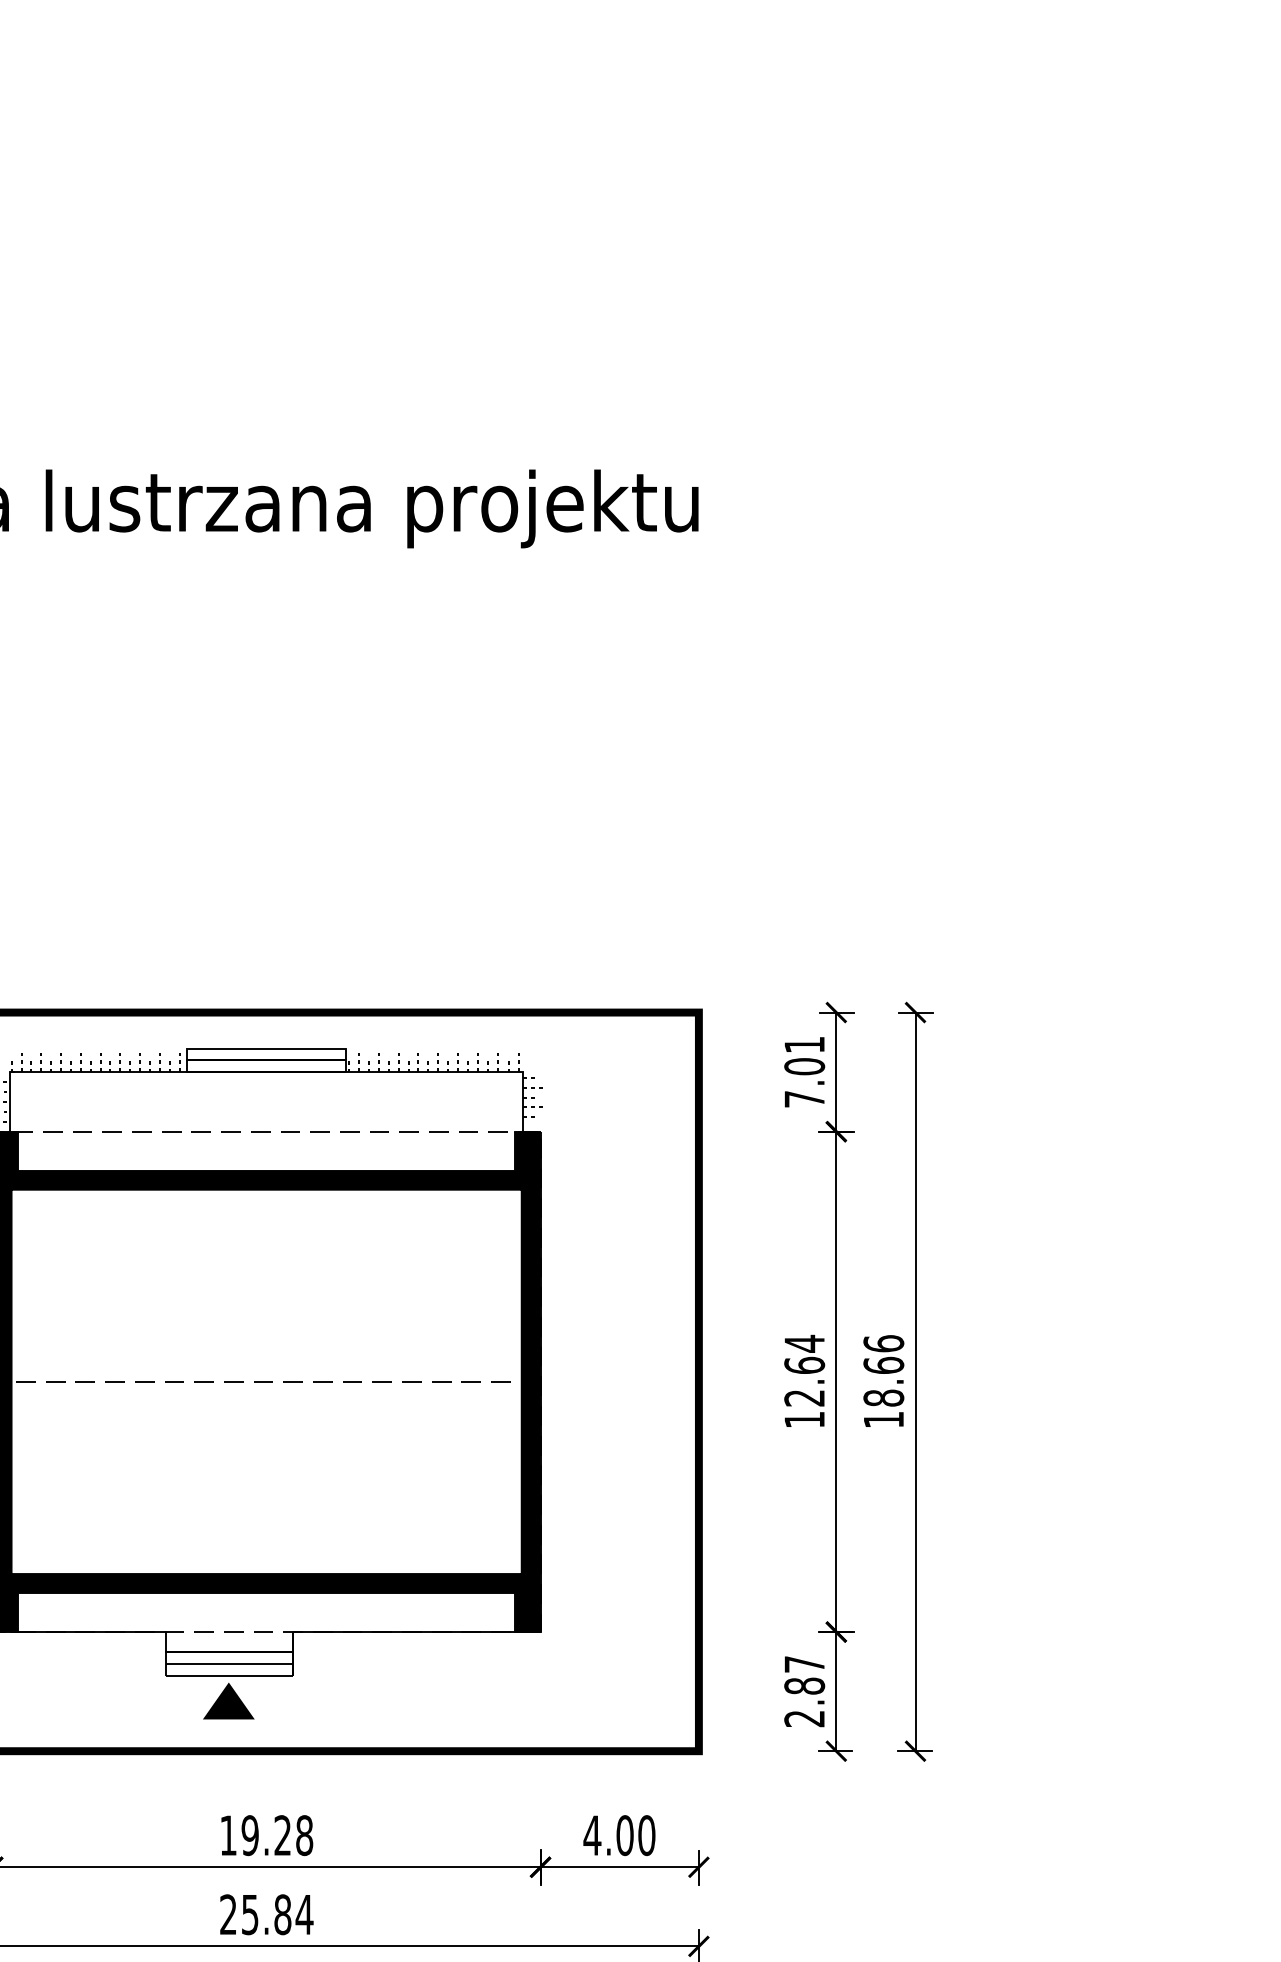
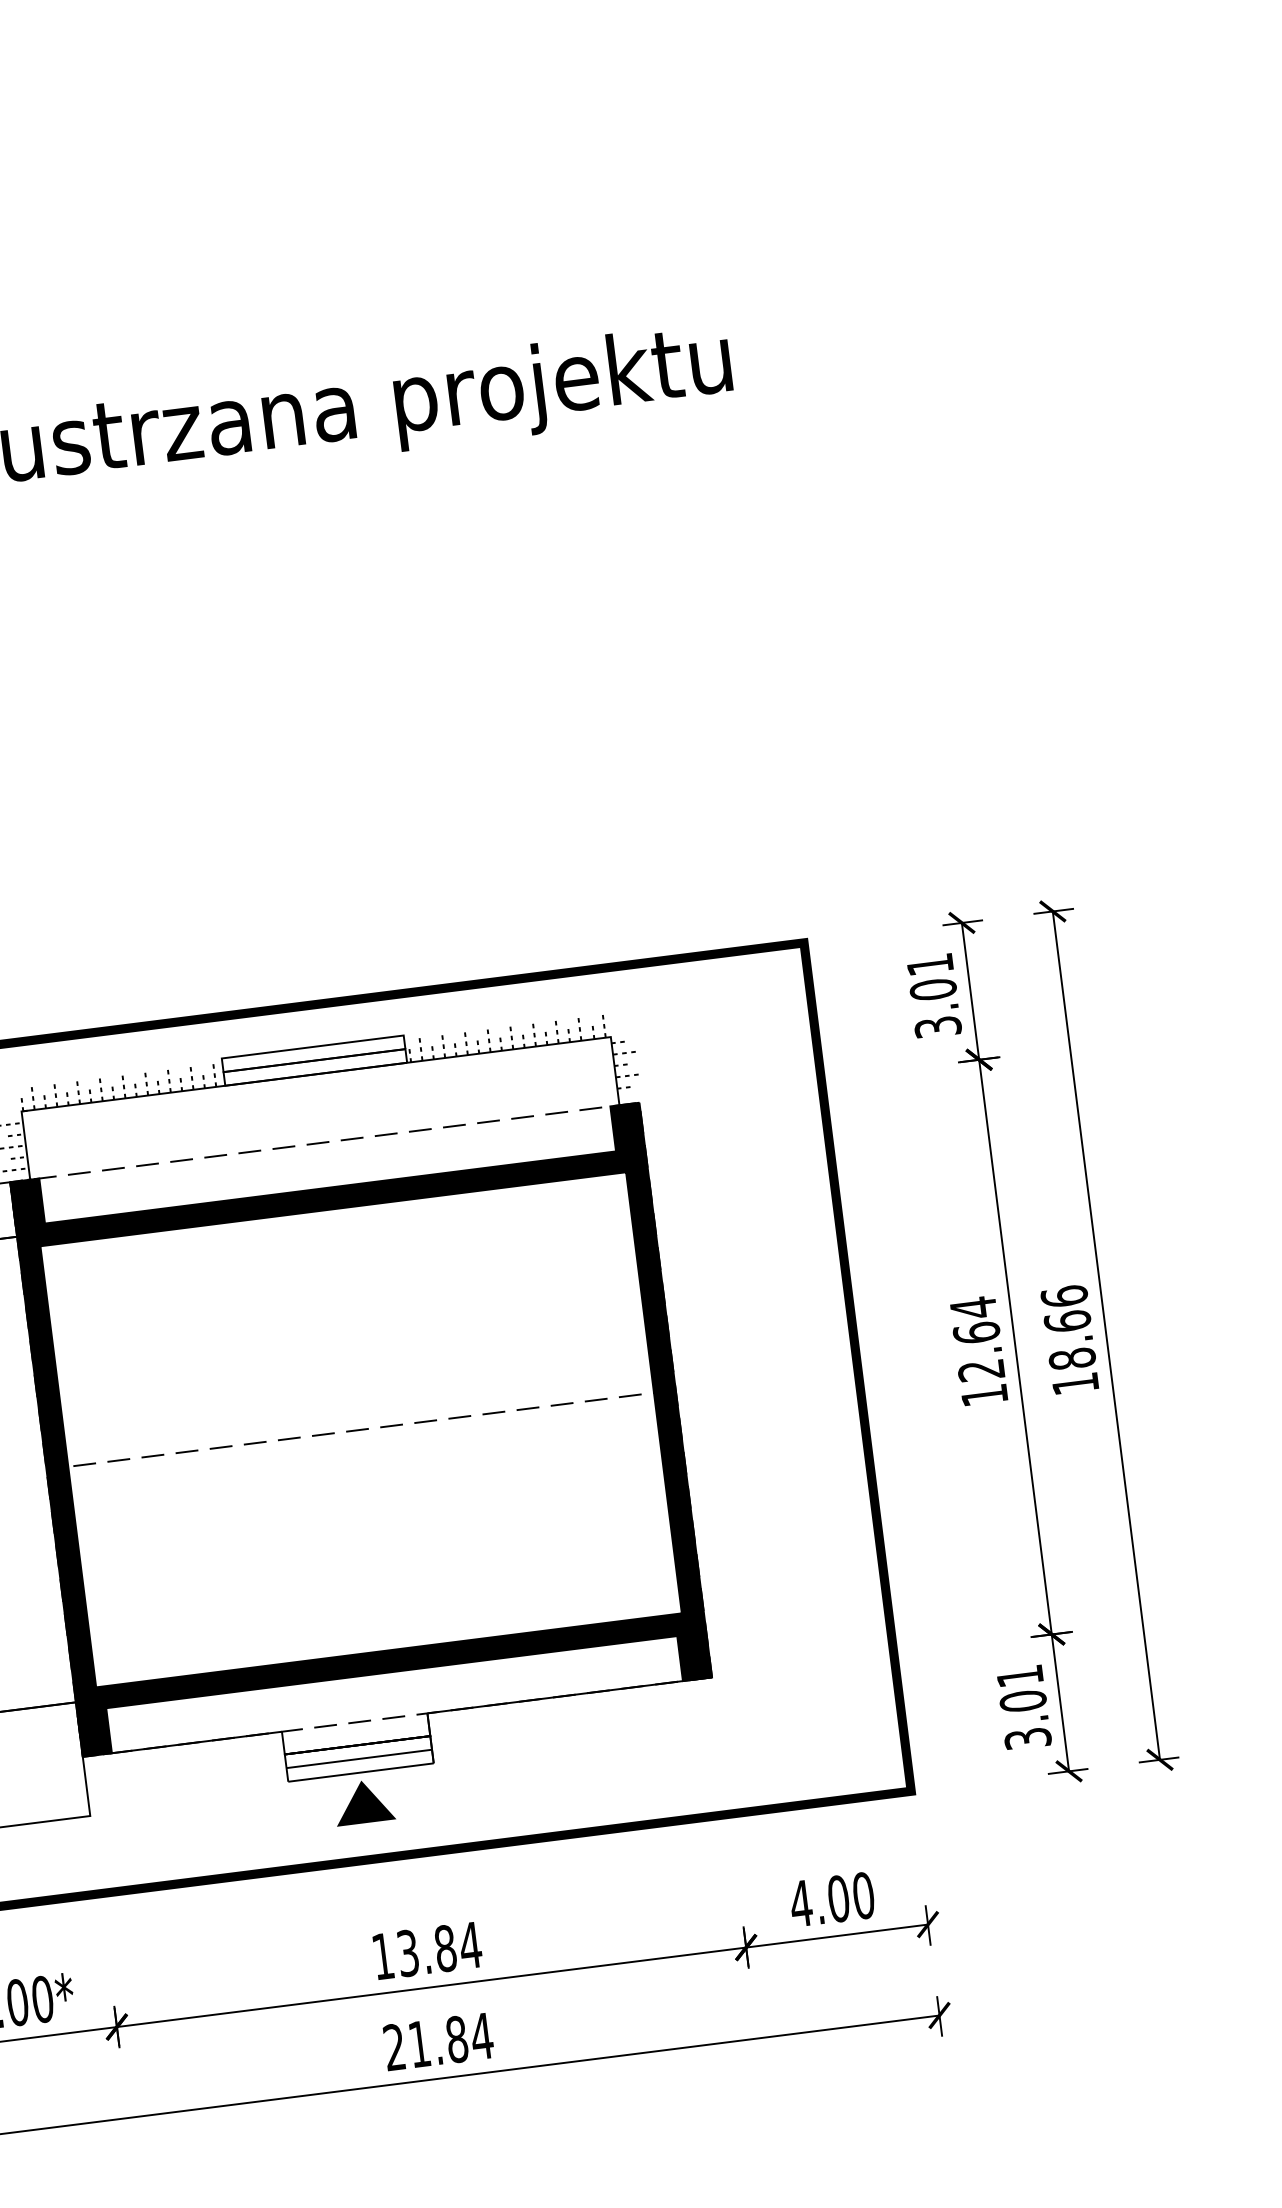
text: (804, 1099) -> (937, 1027), 7.01 -> 3.01
text: (804, 1691) -> (1023, 1707), 2.87 -> 3.01
text: (277, 1835) -> (439, 1949), 19.28 -> 13.84
text: (250, 1915) -> (420, 2045), 25.84 -> 21.84

